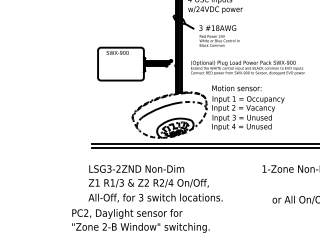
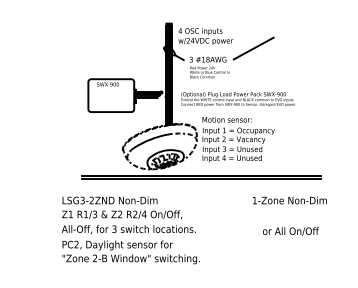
line: (263, 16) -> (253, 48), added
text: (155, 182) -> (128, 214), moved

